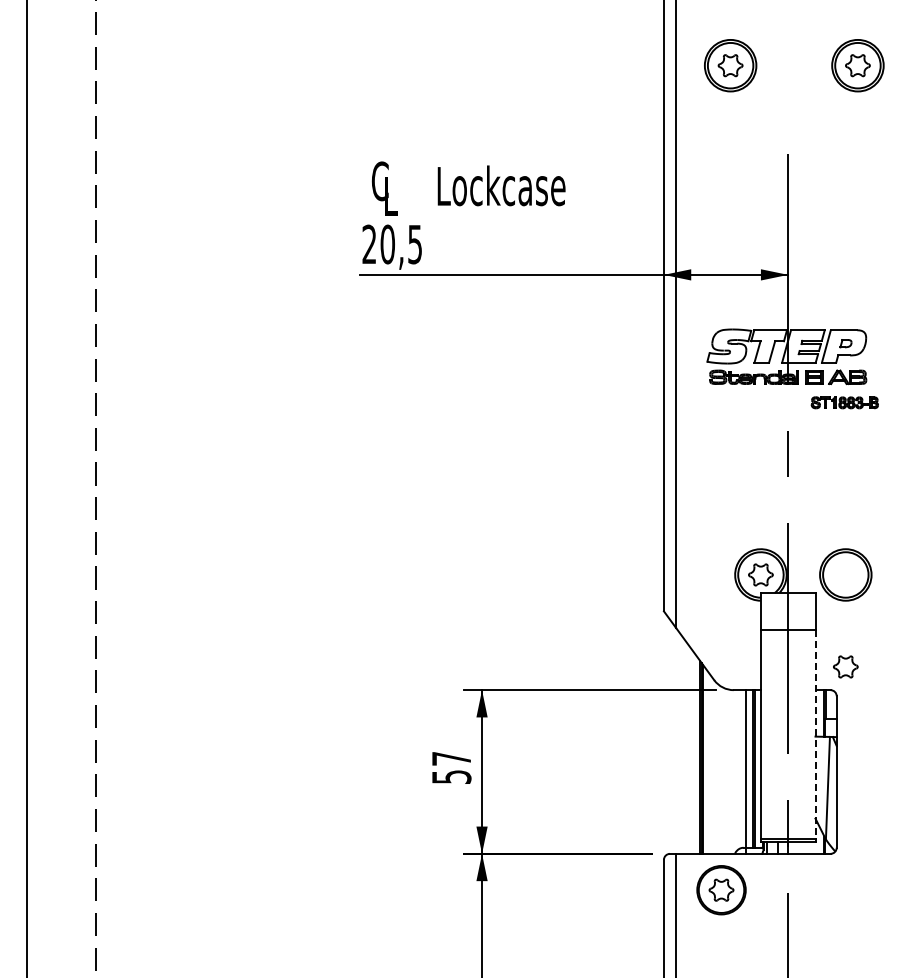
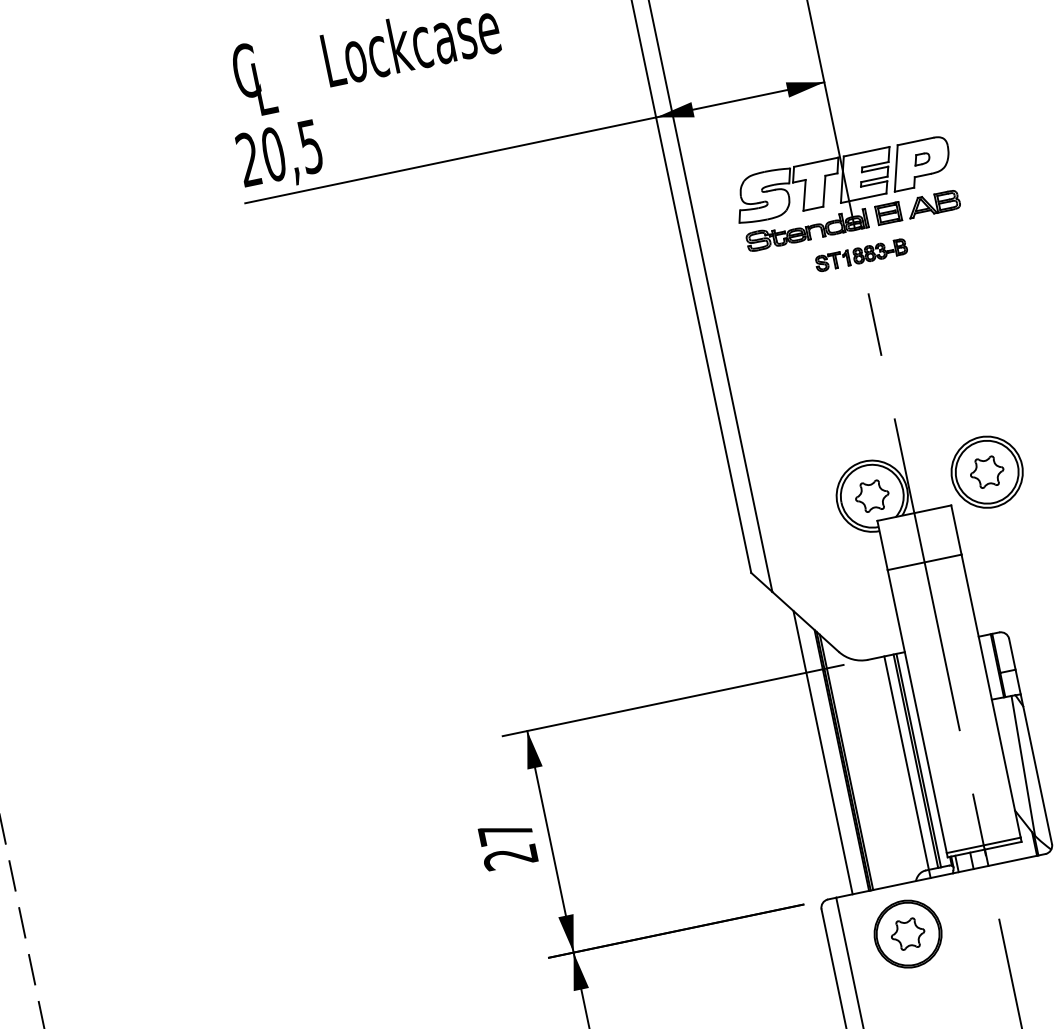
part: (844, 402) -> (860, 254), moved
part: (845, 666) -> (986, 471), moved
line: (815, 734) -> (991, 696), dashed -> solid
line: (688, 748) -> (823, 751), added
text: (451, 777) -> (510, 857), 57 -> 27

